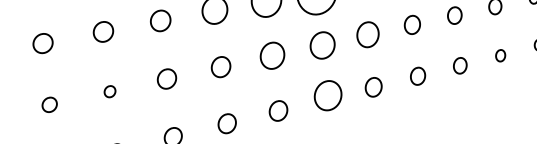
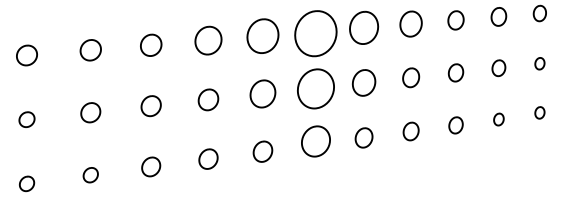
part: (322, 45) -> (315, 88), size x1.43
part: (109, 91) -> (90, 112), size x1.67

